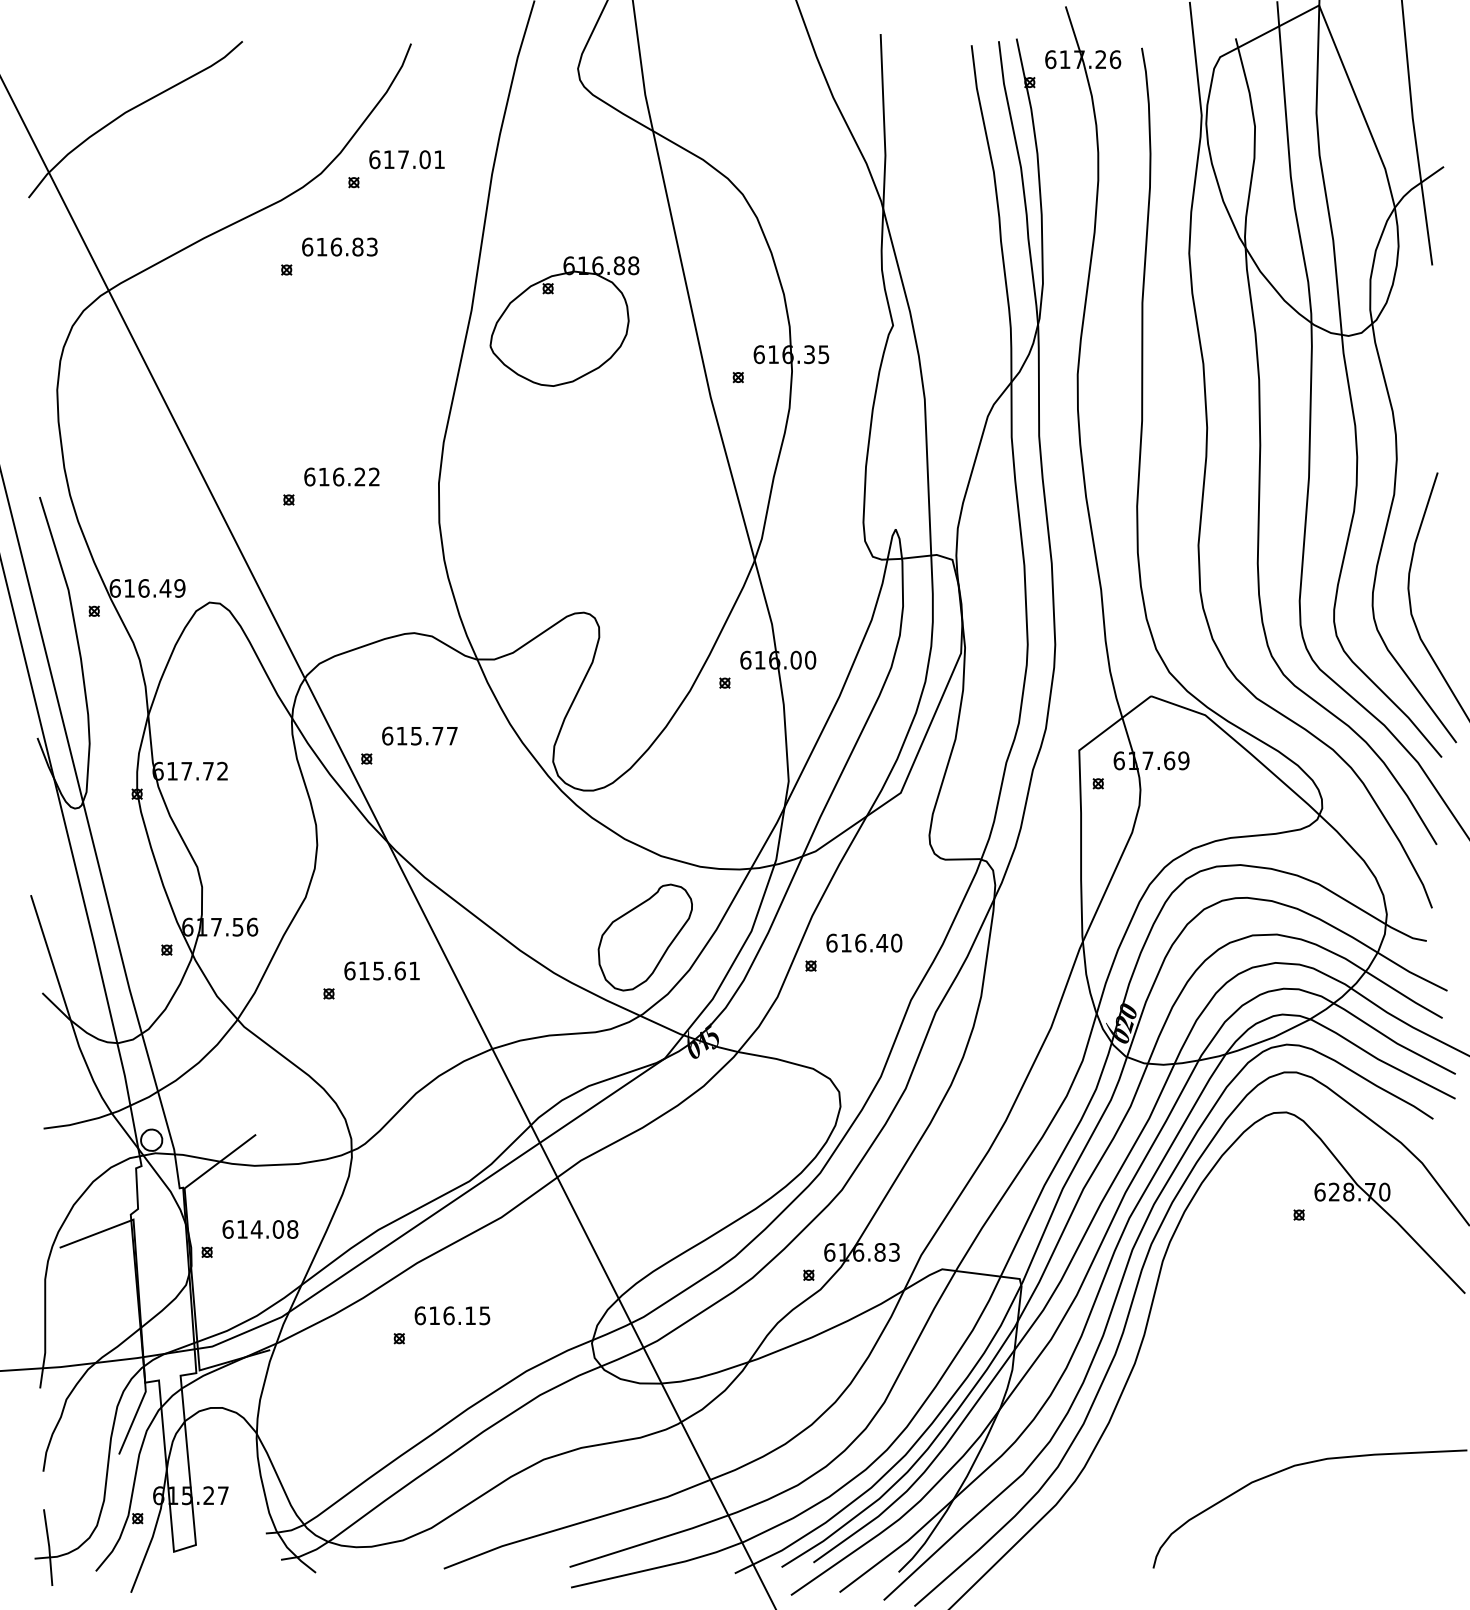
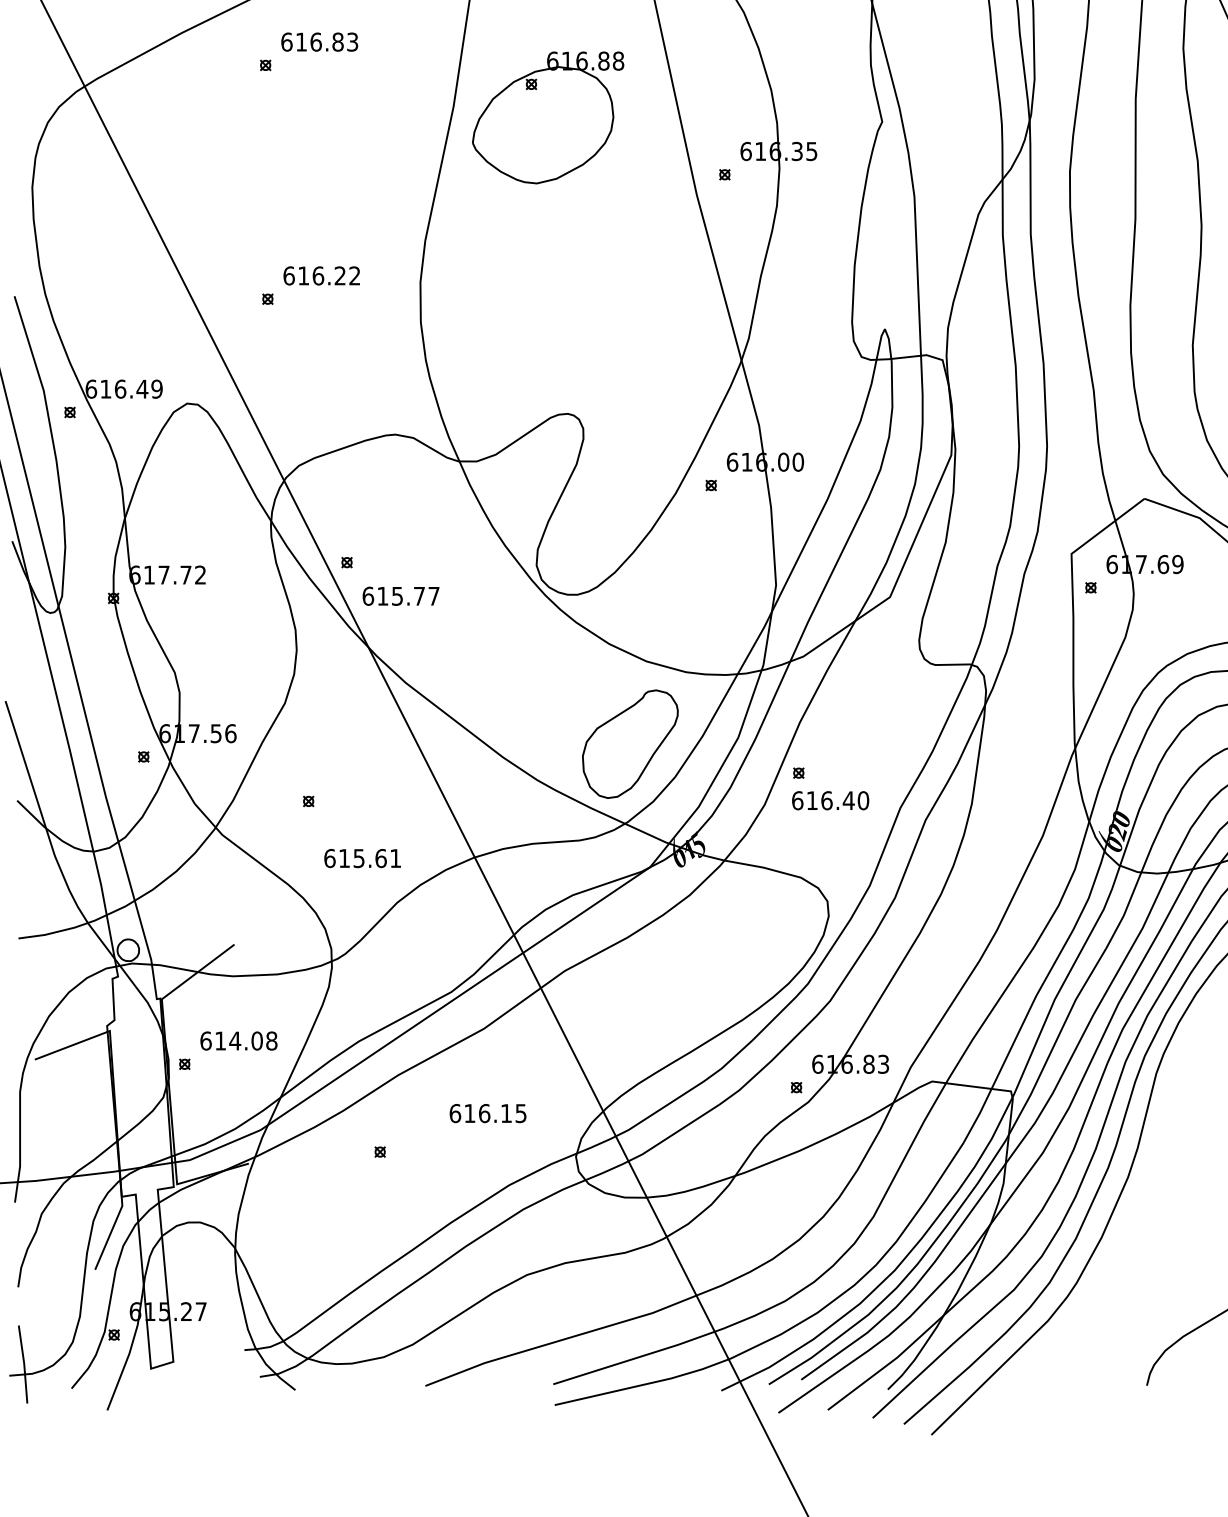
text: (419, 735) -> (400, 595), moved
text: (864, 942) -> (830, 800), moved
text: (381, 970) -> (362, 858), moved
text: (452, 1315) -> (488, 1113), moved

